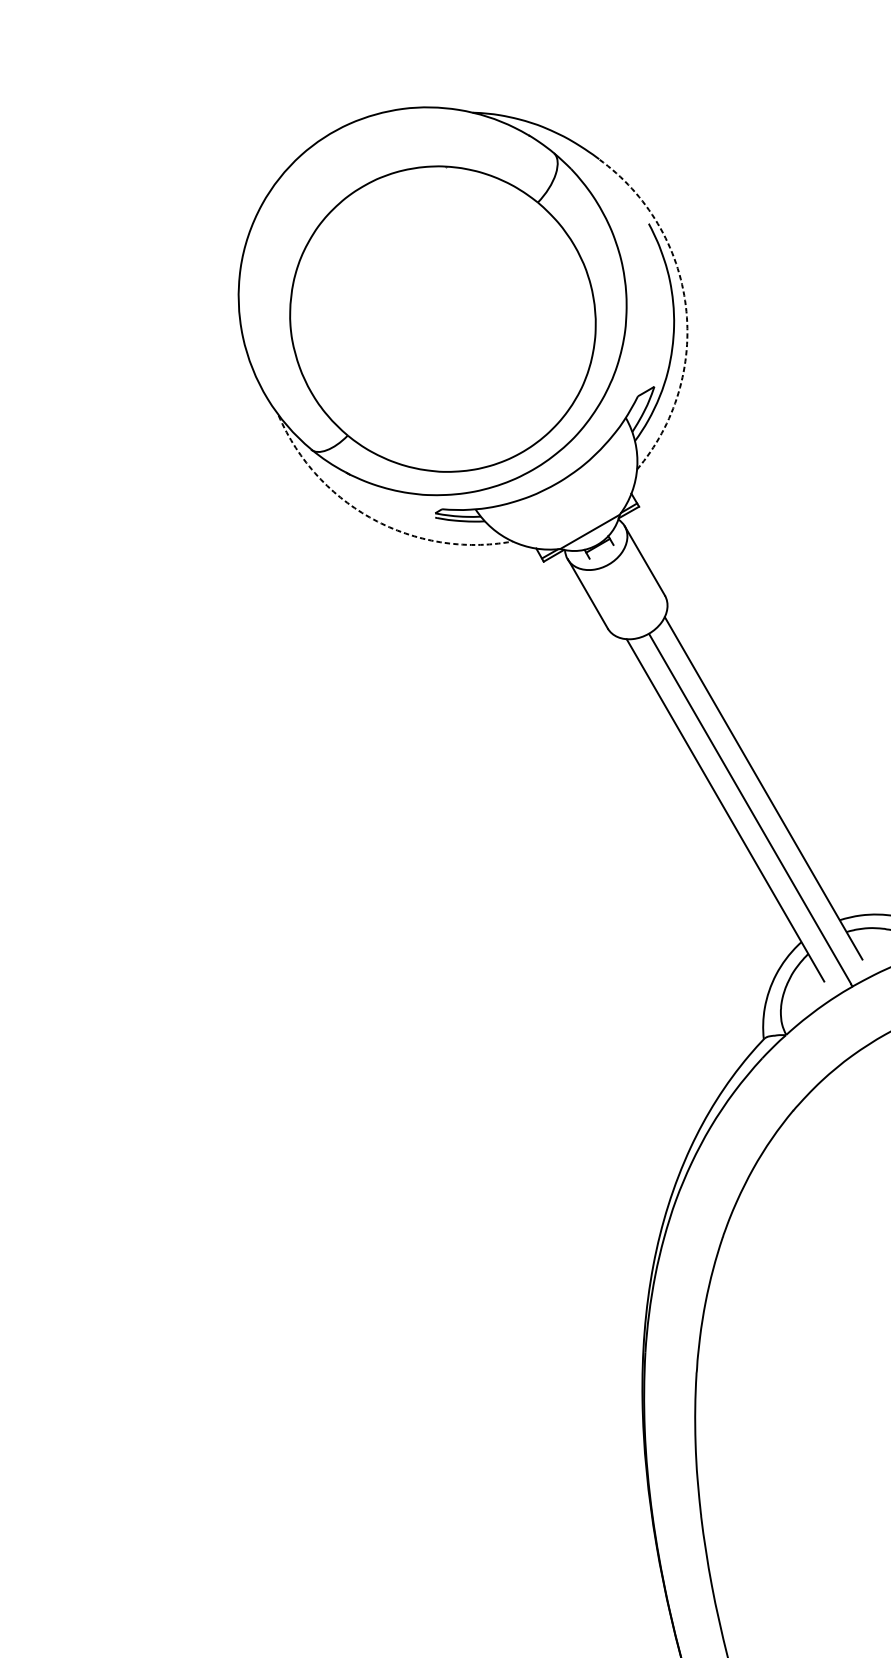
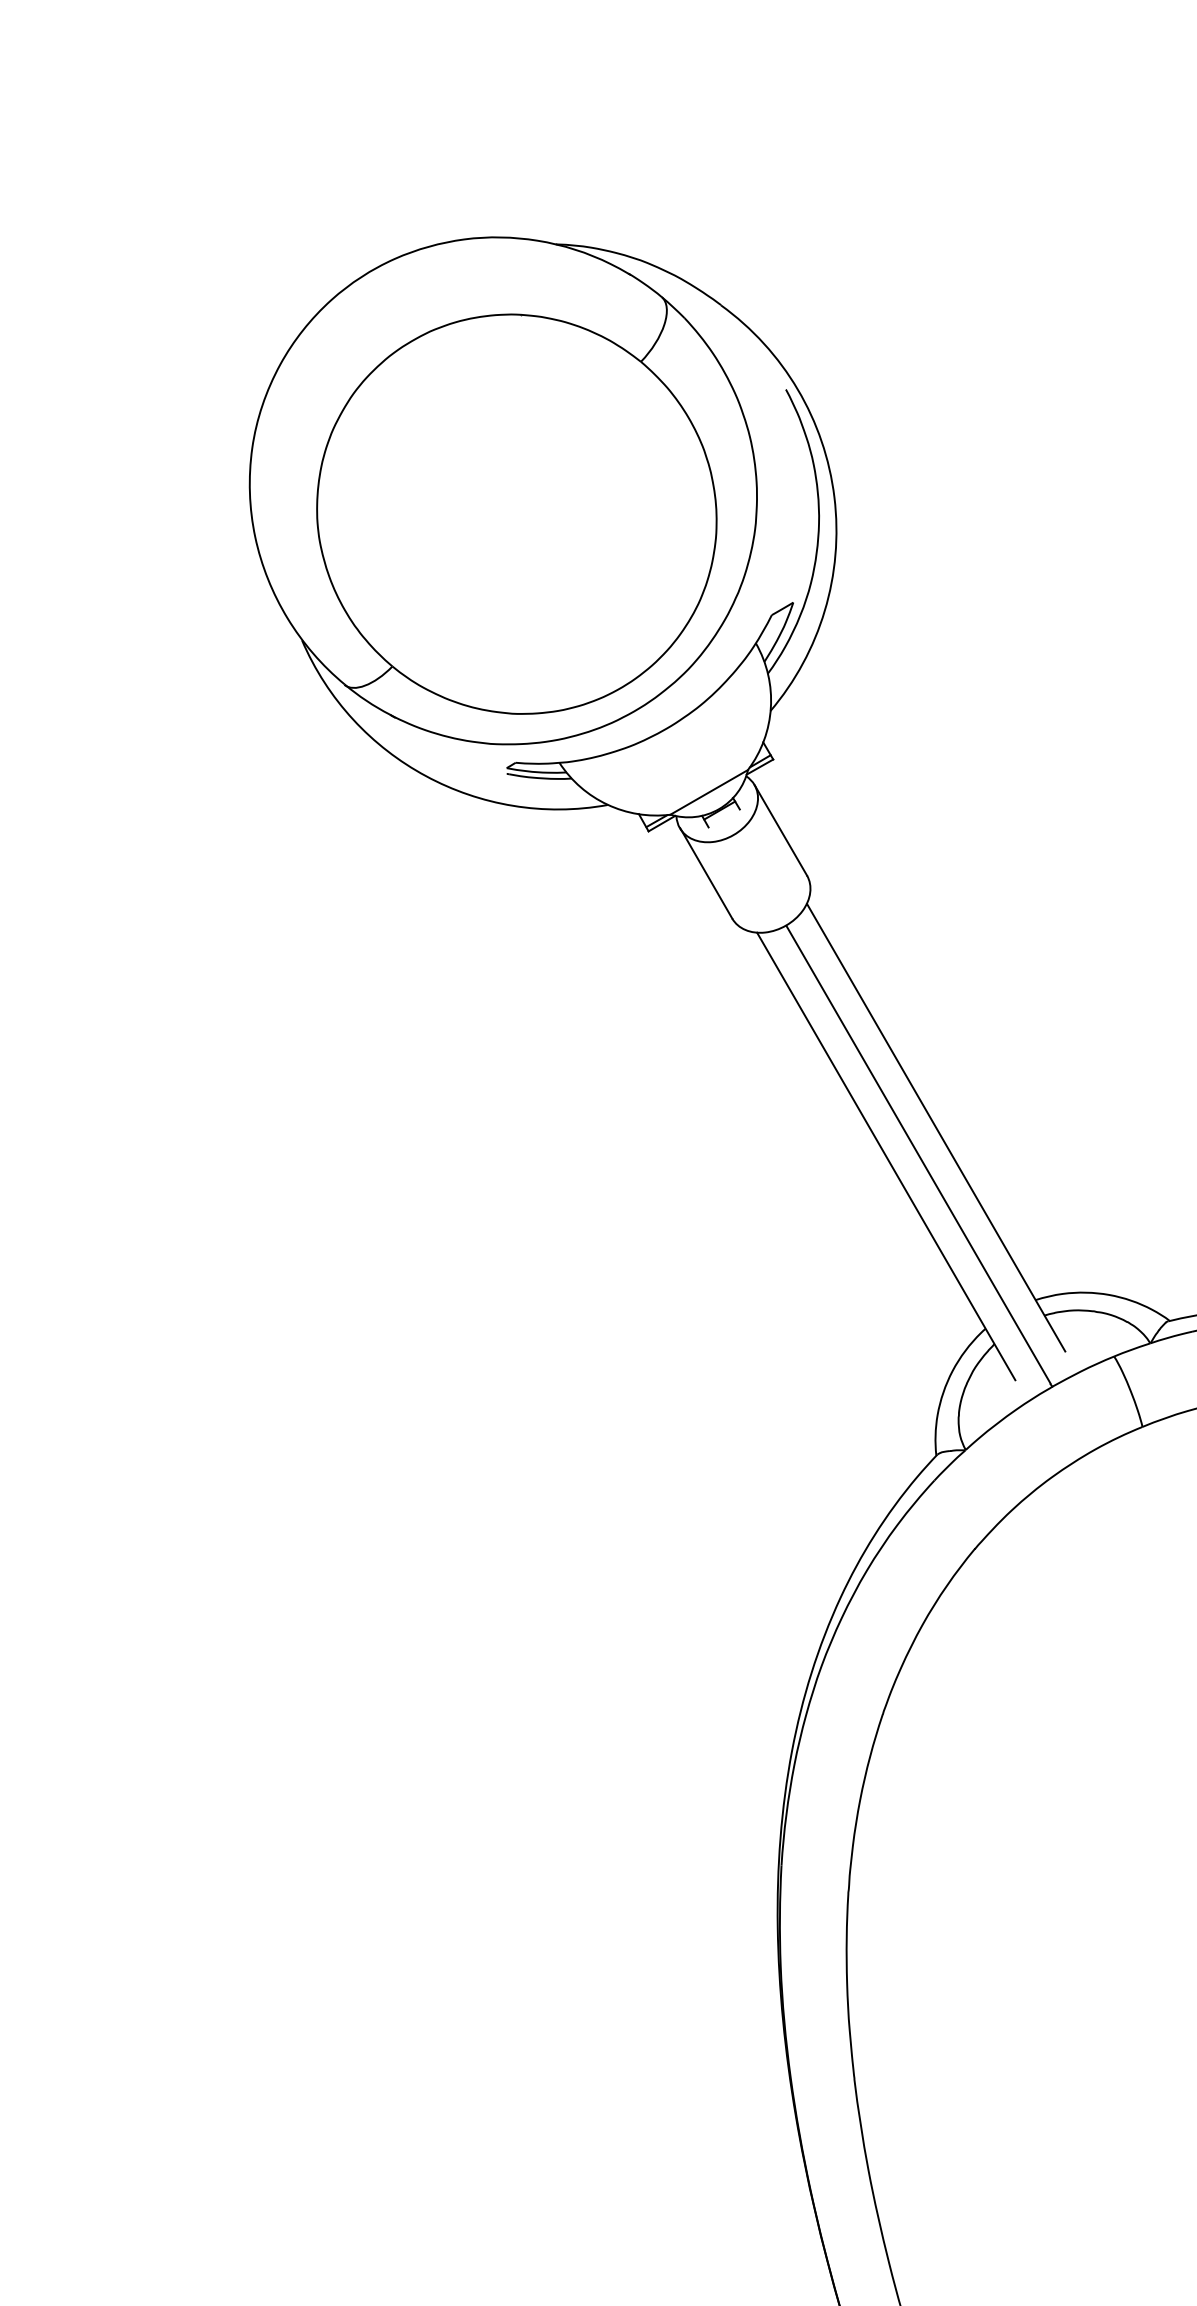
arc: (685, 306) -> (834, 497), dashed -> solid
arc: (373, 519) -> (426, 776), dashed -> solid

